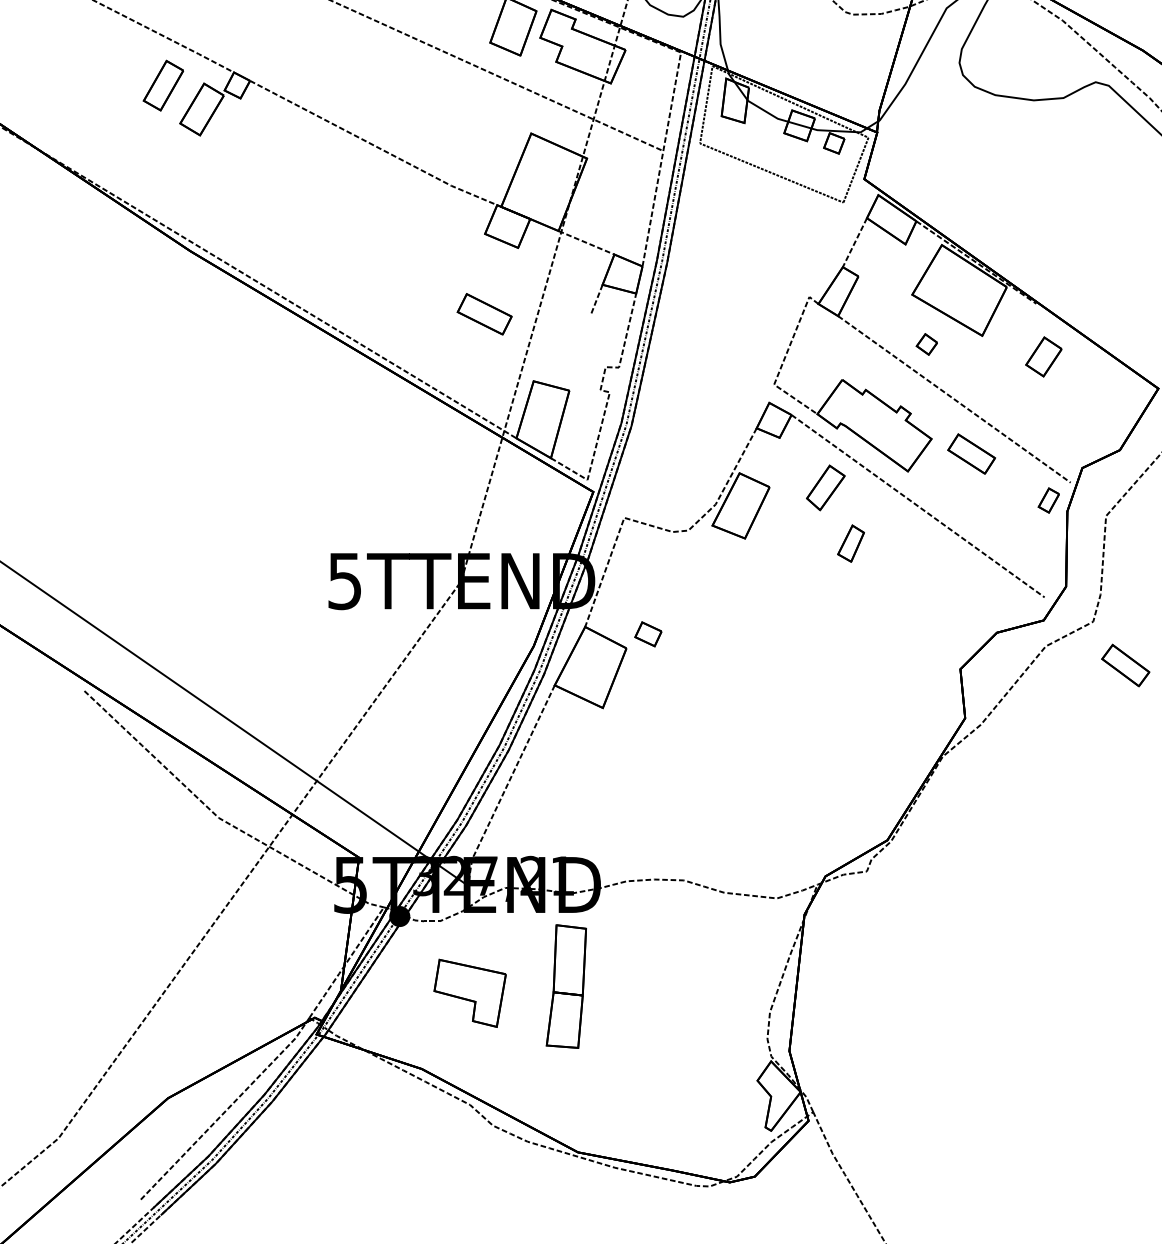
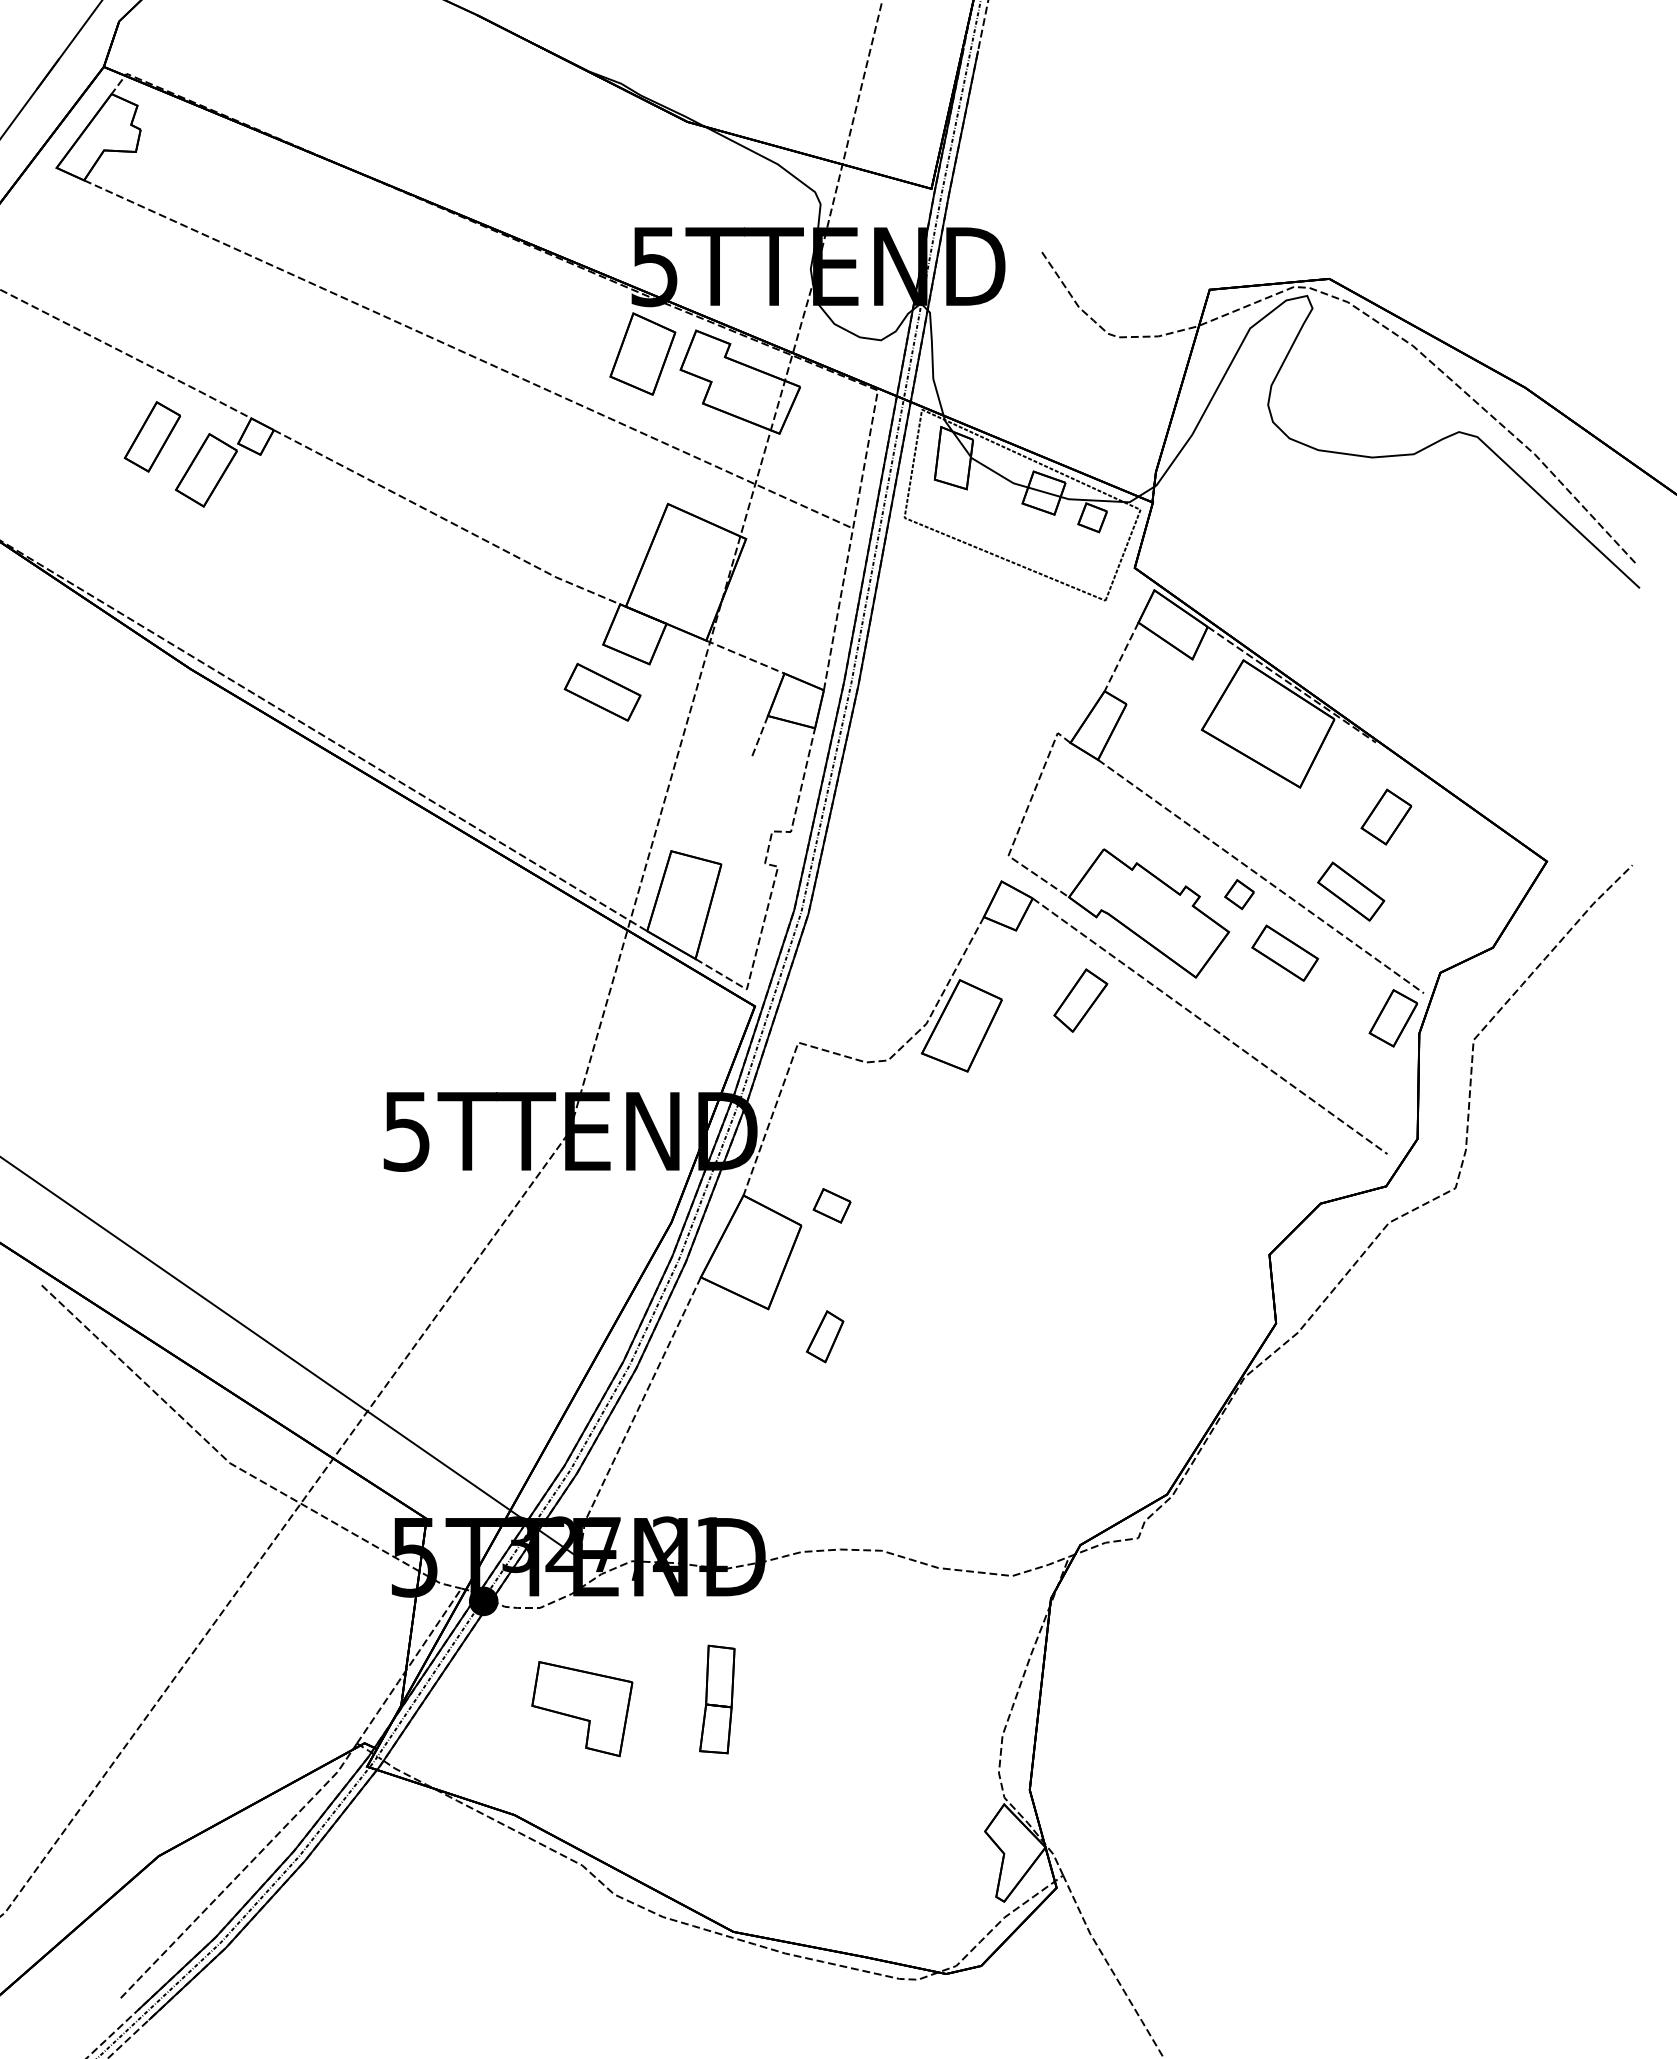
part: (484, 313) -> (602, 691), moved
part: (926, 344) -> (1239, 894), moved
part: (1048, 500) -> (1393, 1018), size x1.67
part: (851, 543) -> (825, 1336), moved
part: (1126, 665) -> (1351, 891), moved
part: (566, 986) -> (717, 1699), size x0.62

